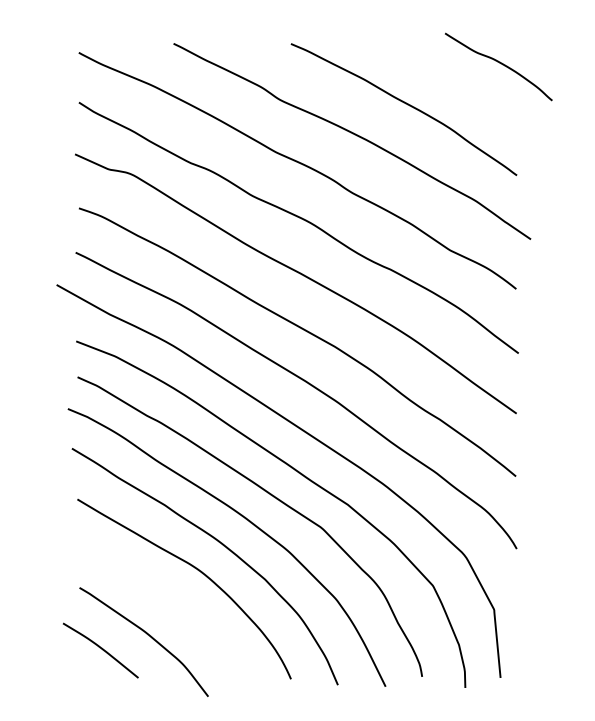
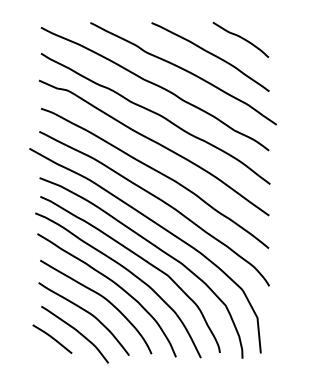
curve: (497, 64) -> (240, 38), moved
curve: (166, 599) -> (86, 312), added

